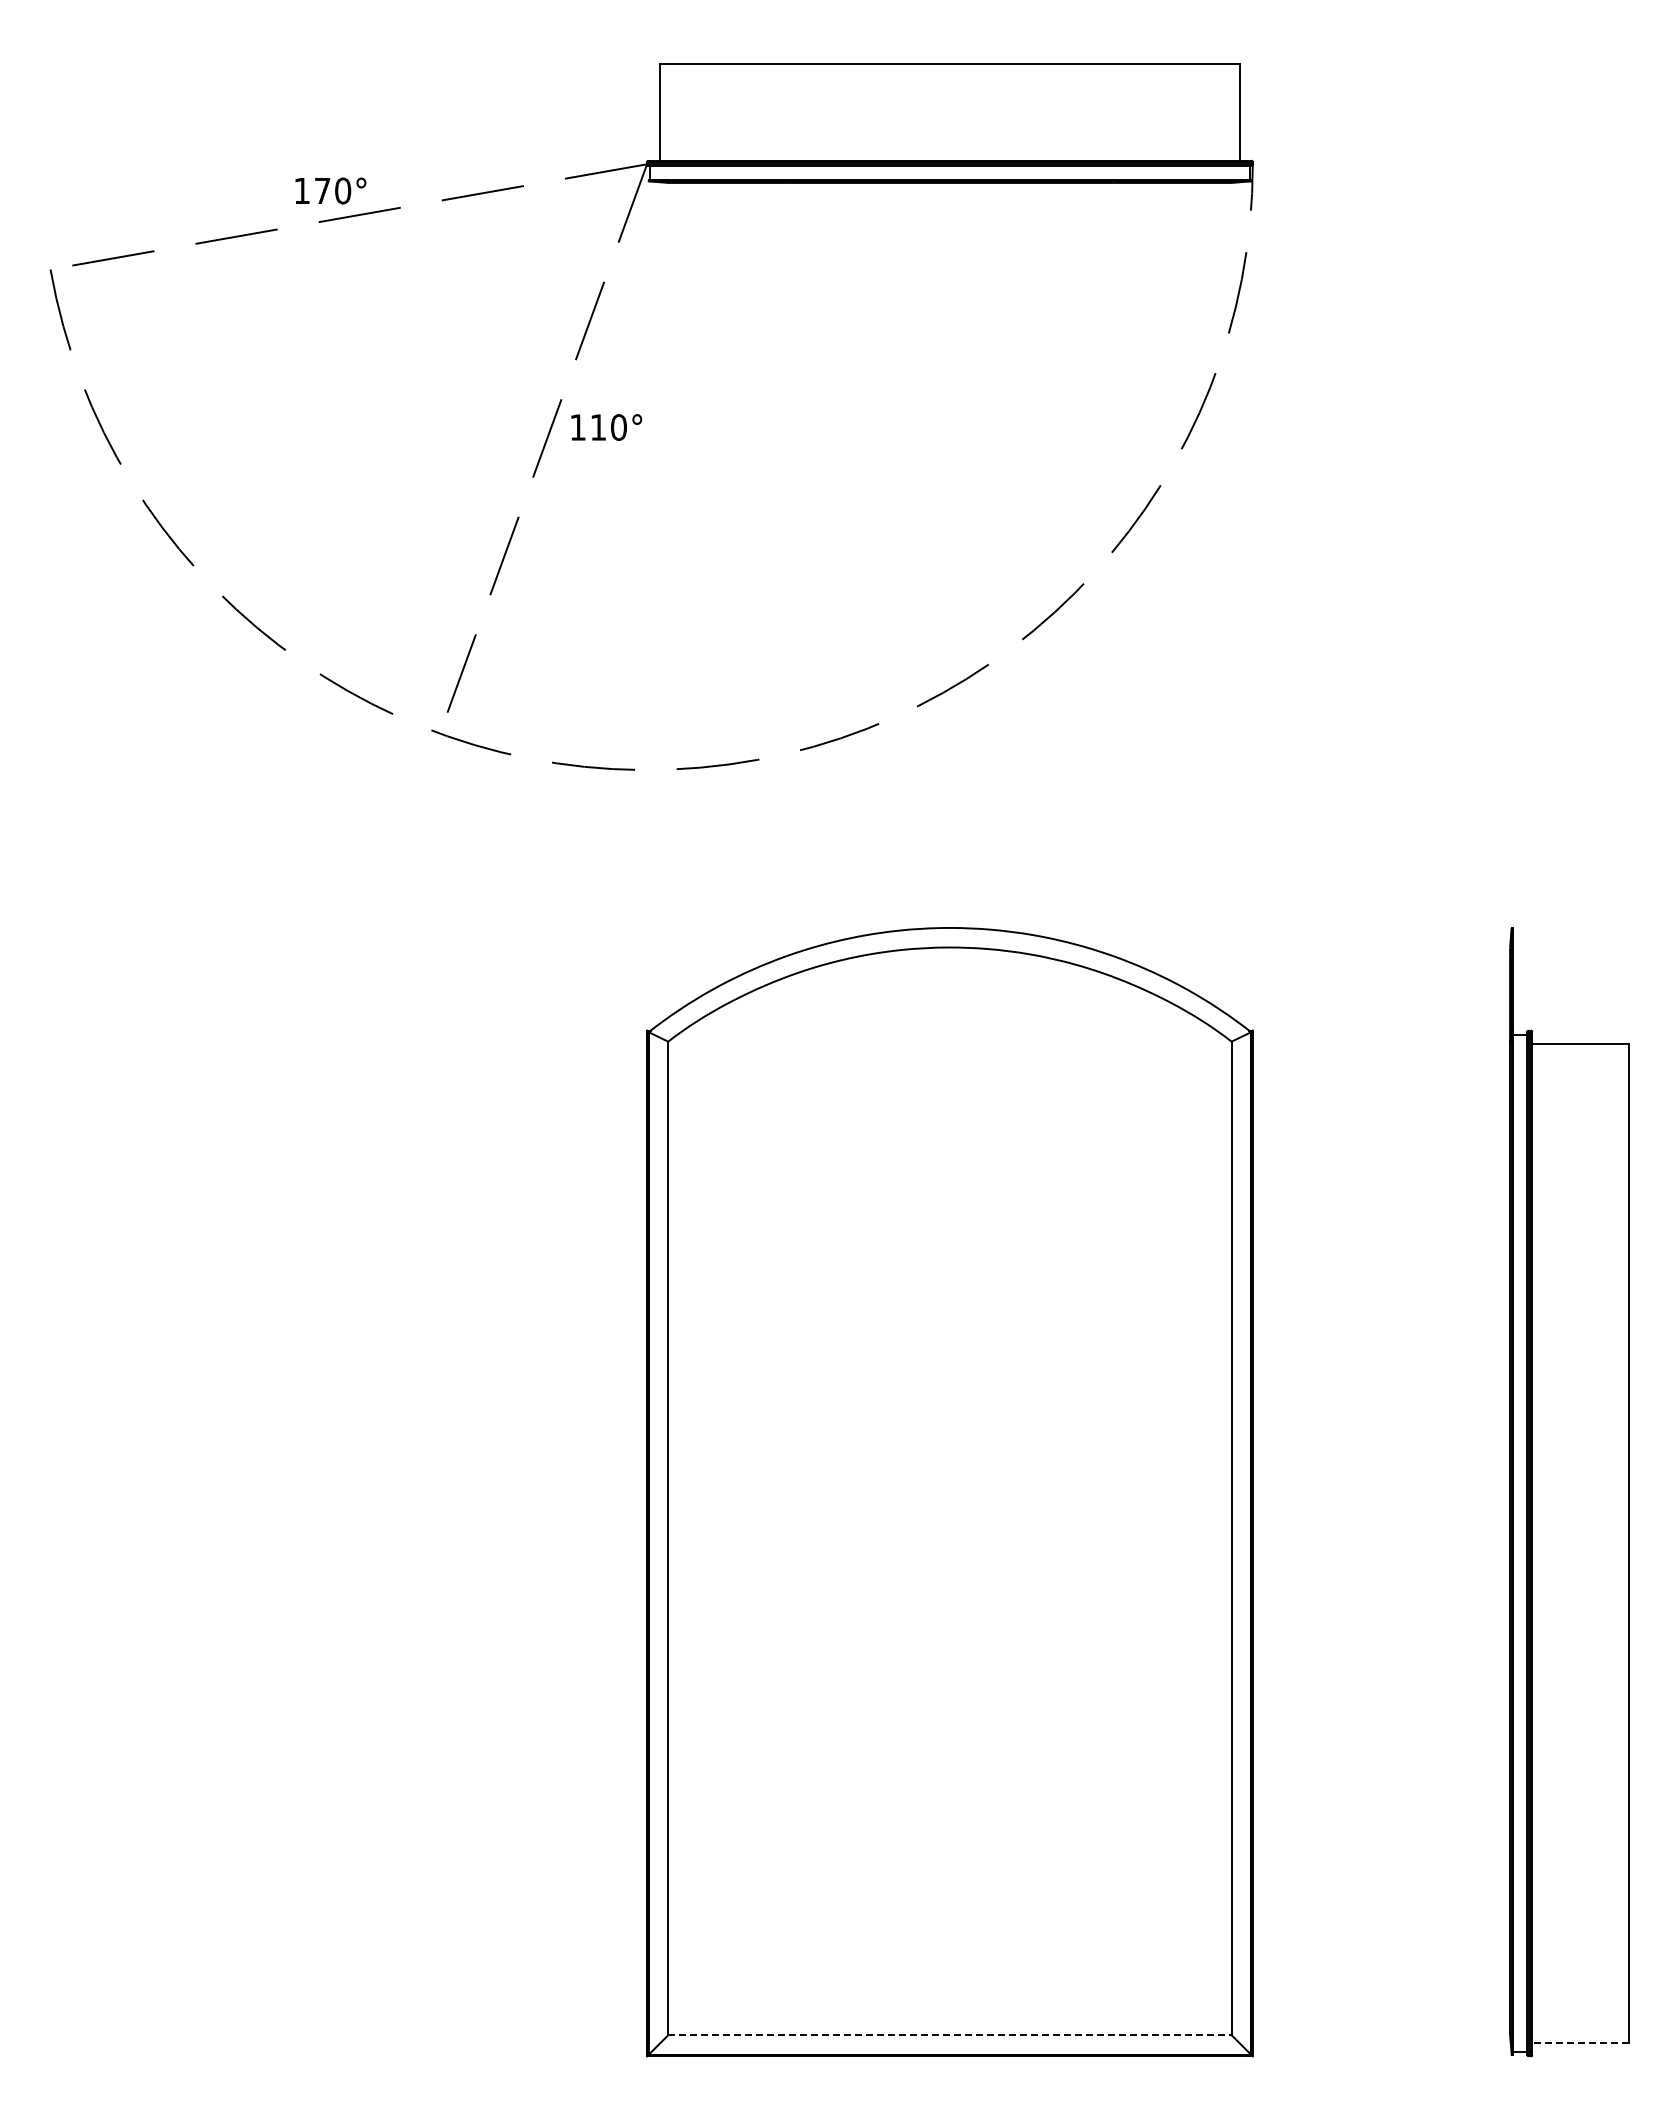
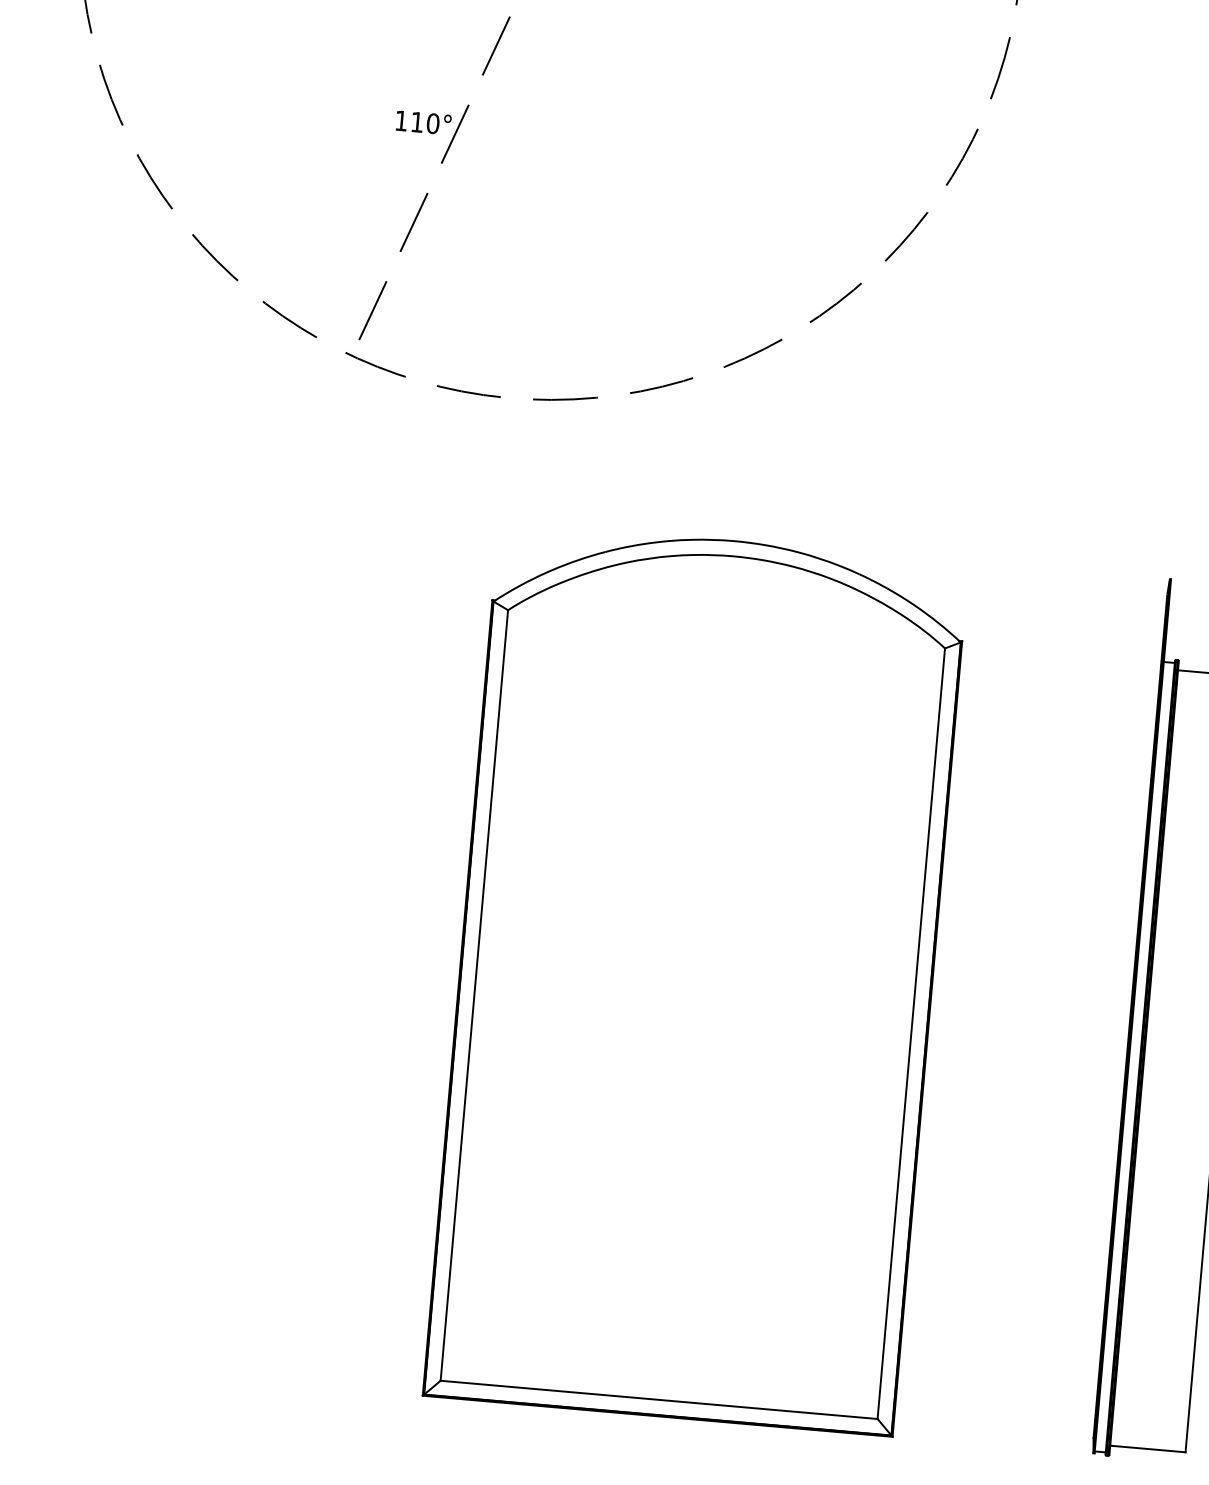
text: (606, 427) -> (423, 122), moved
line: (949, 2035) -> (658, 1400), dashed -> solid
line: (1580, 2043) -> (1147, 1449), dashed -> solid

